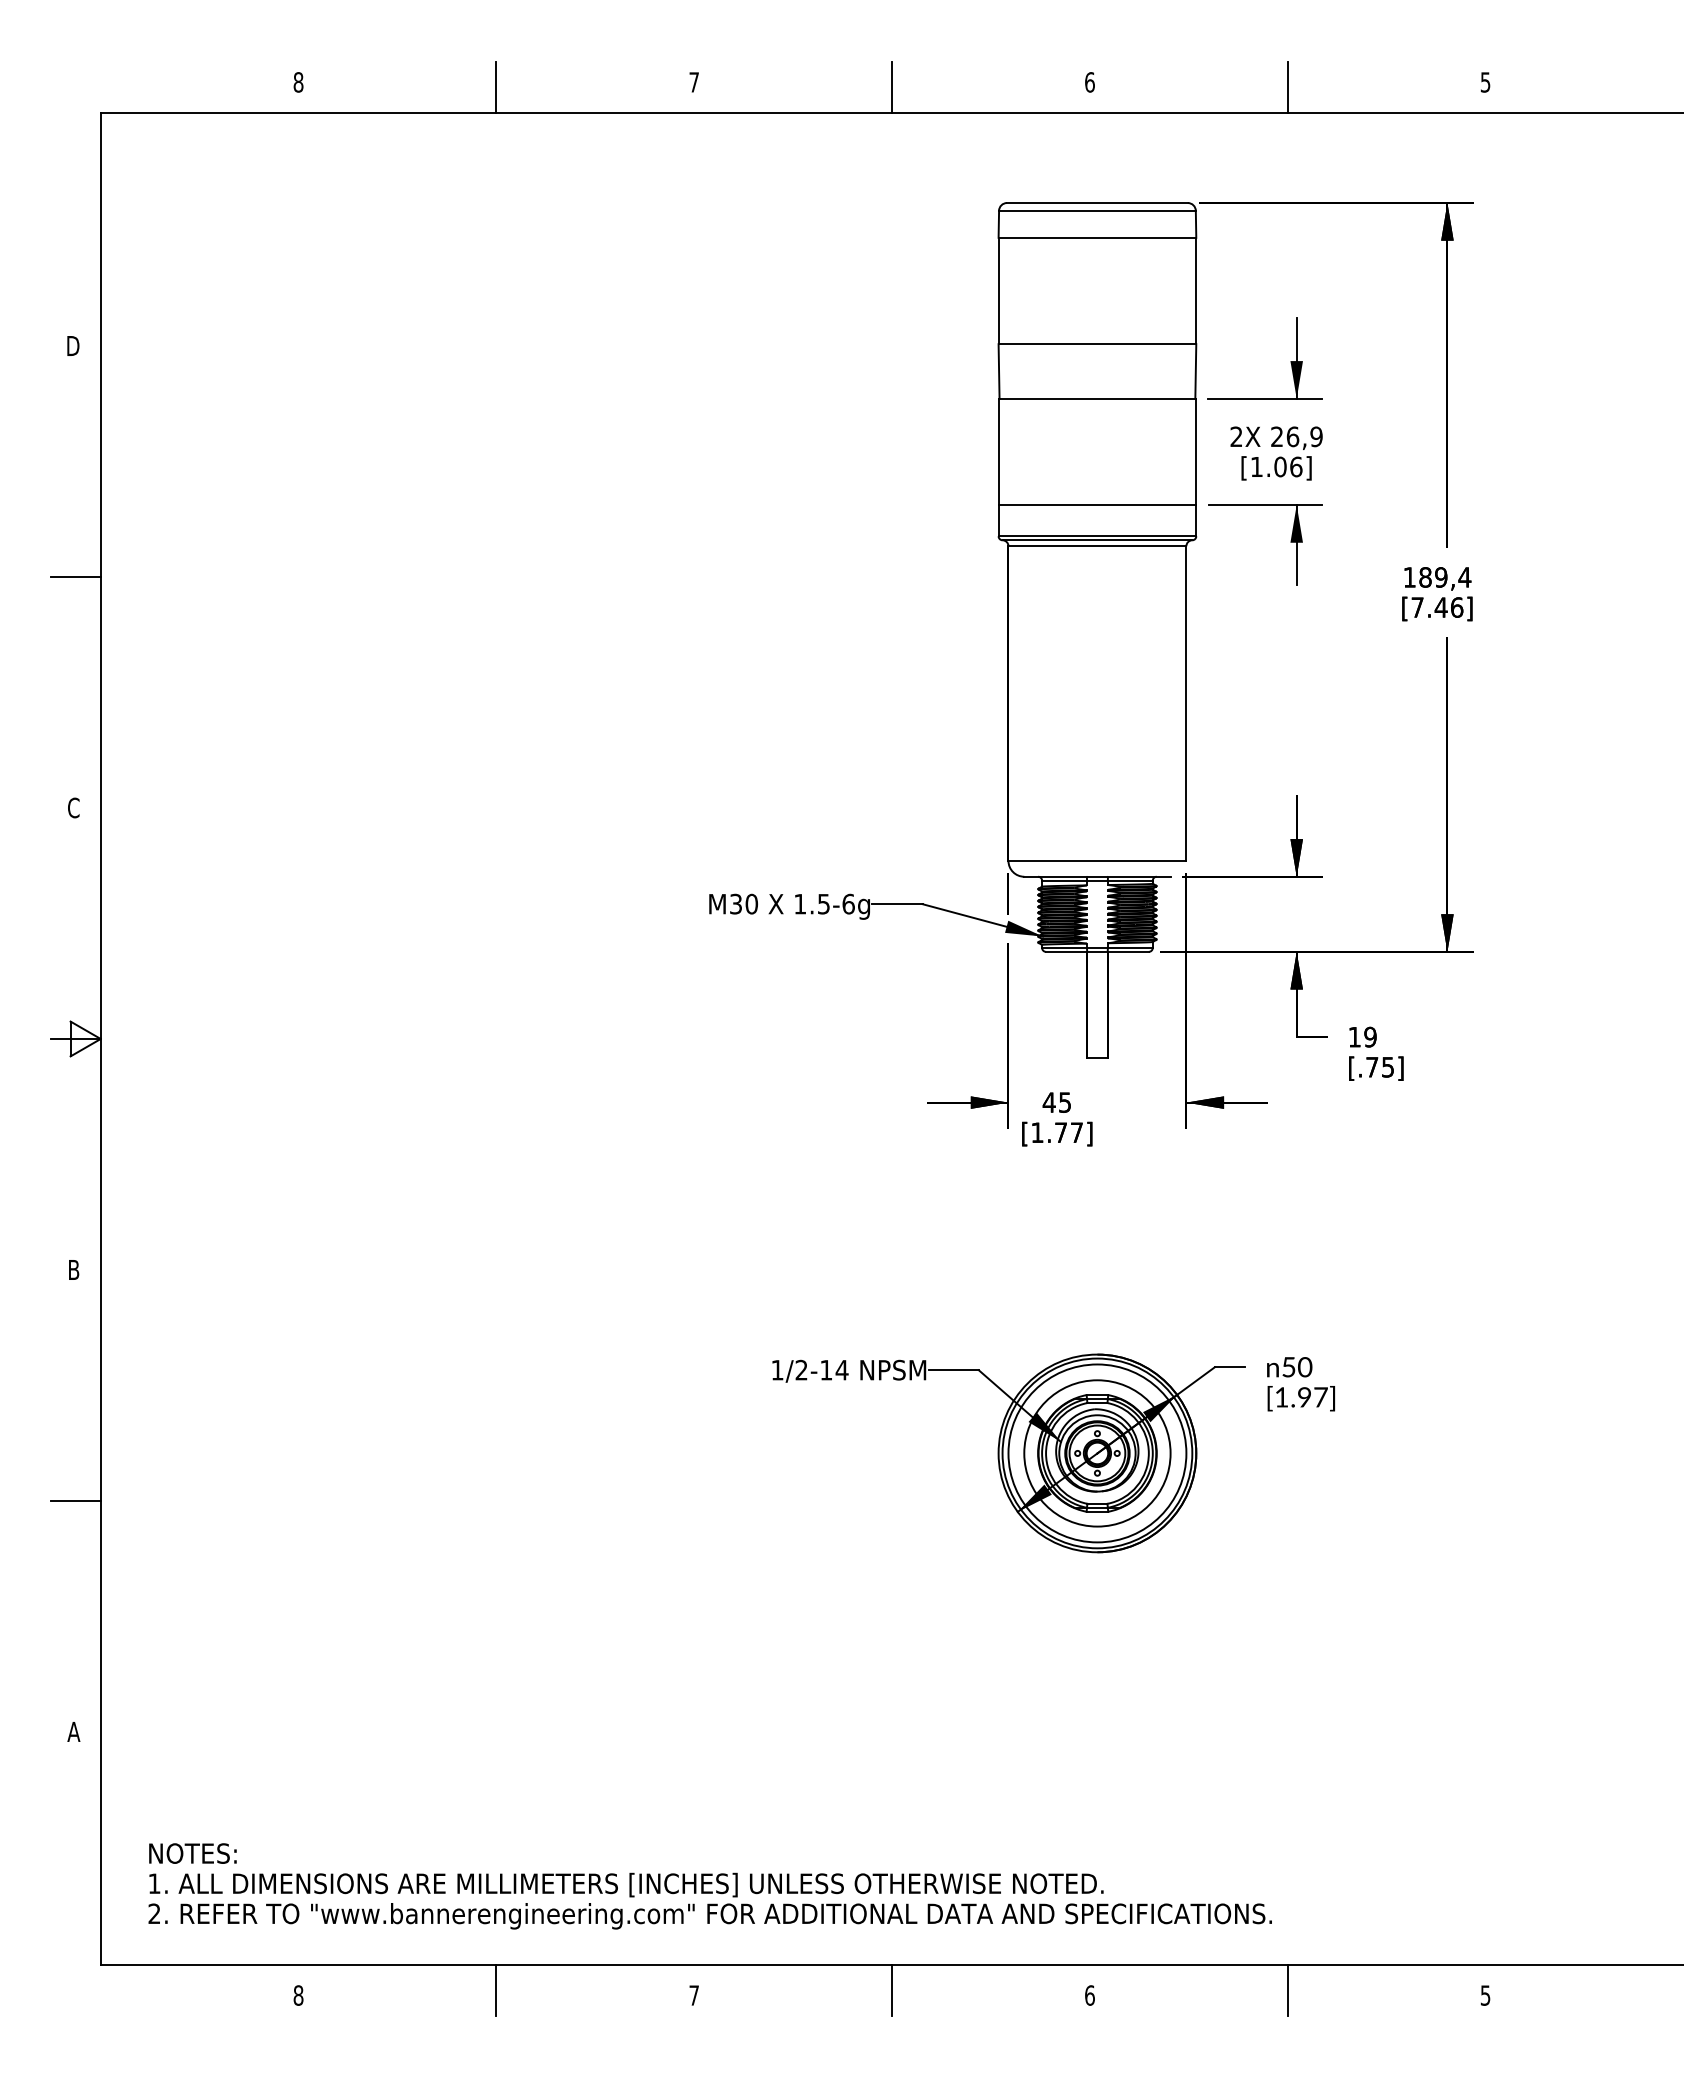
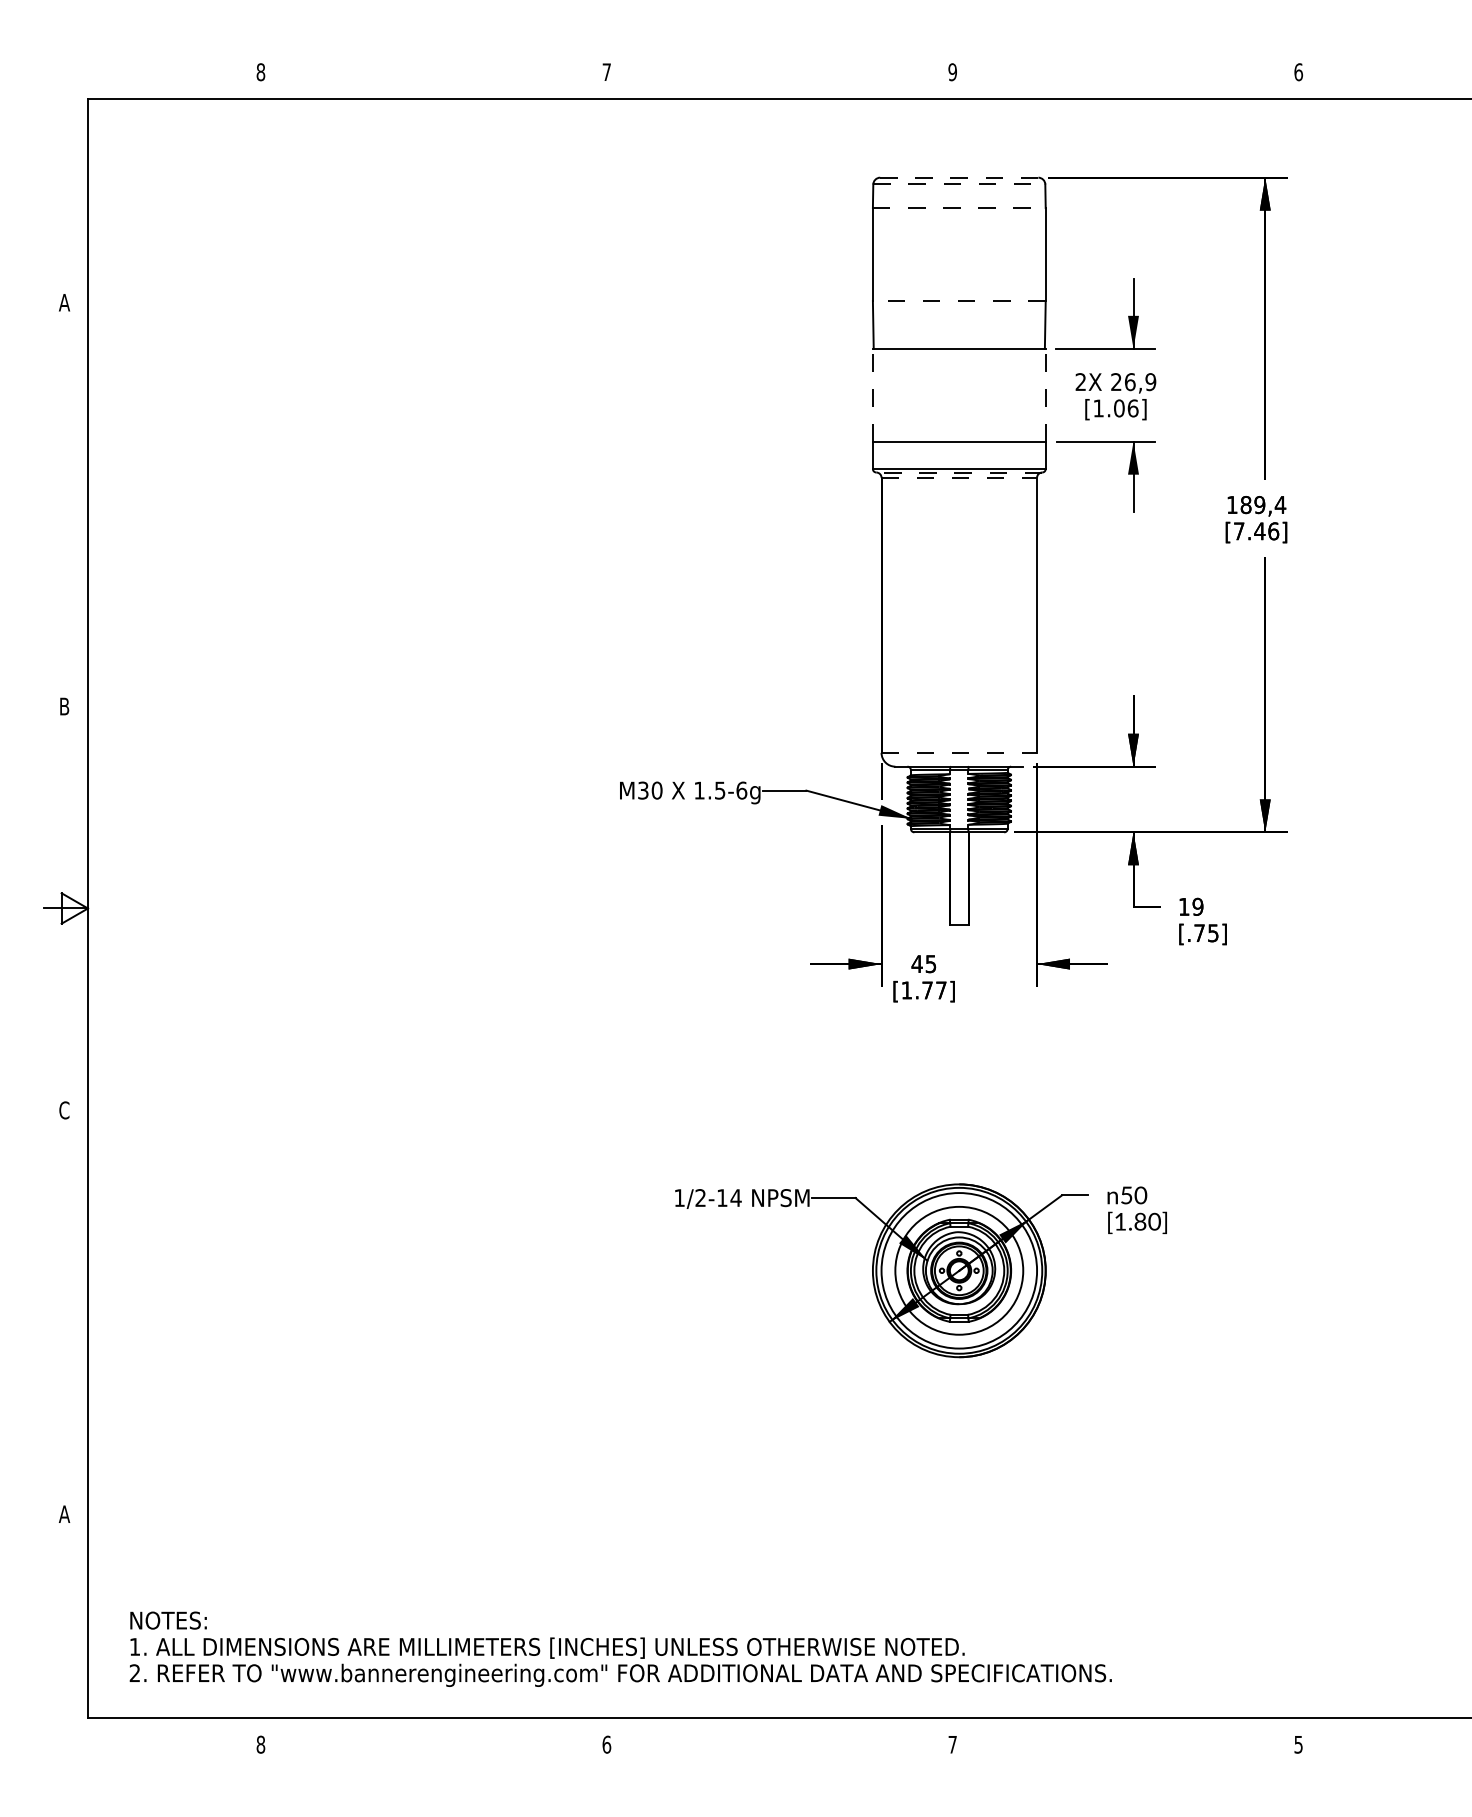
text: (1089, 82) -> (952, 72), 6 -> 9
text: (1485, 82) -> (1298, 72), 5 -> 6
line: (496, 87) -> (433, 76), removed
line: (892, 87) -> (780, 76), removed
line: (1287, 87) -> (1125, 76), removed
line: (1097, 203) -> (959, 178), solid -> dashed
line: (1097, 210) -> (959, 184), solid -> dashed
line: (1097, 237) -> (959, 207), solid -> dashed
line: (1097, 344) -> (959, 301), solid -> dashed
text: (73, 345) -> (64, 302), D -> A
line: (998, 451) -> (872, 394), solid -> dashed
line: (1196, 451) -> (1045, 394), solid -> dashed
line: (1097, 540) -> (959, 472), solid -> dashed
line: (1097, 546) -> (959, 477), solid -> dashed
line: (75, 577) -> (65, 505), removed
text: (73, 807) -> (64, 706), C -> B
line: (1097, 860) -> (959, 752), solid -> dashed
text: (73, 1269) -> (64, 1110), B -> C
text: (1313, 1397) -> (1148, 1221), [1.97] -> [1.80]
line: (75, 1500) -> (65, 1311), removed
line: (496, 1990) -> (433, 1740), removed
line: (892, 1990) -> (780, 1740), removed
line: (1287, 1990) -> (1125, 1740), removed
text: (694, 1995) -> (607, 1744), 7 -> 6
text: (1089, 1995) -> (952, 1744), 6 -> 7

